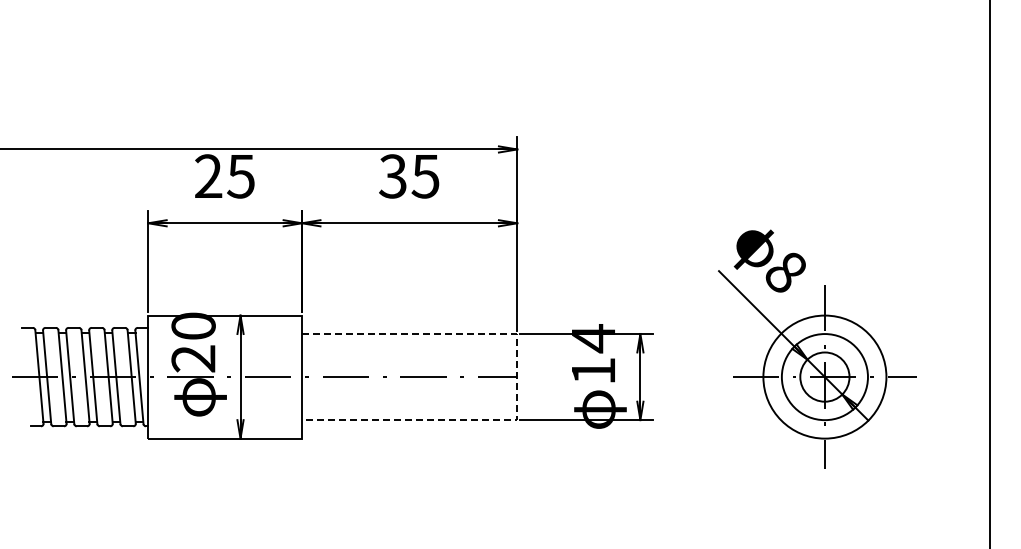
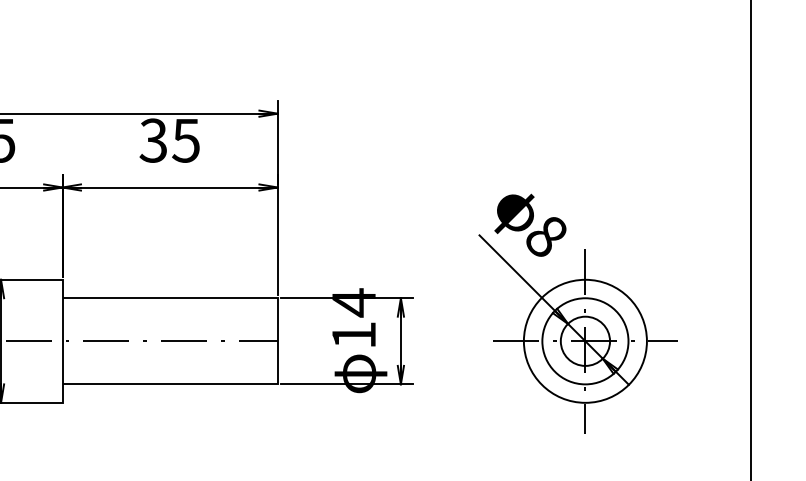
line: (517, 377) -> (278, 341), dashed -> solid

